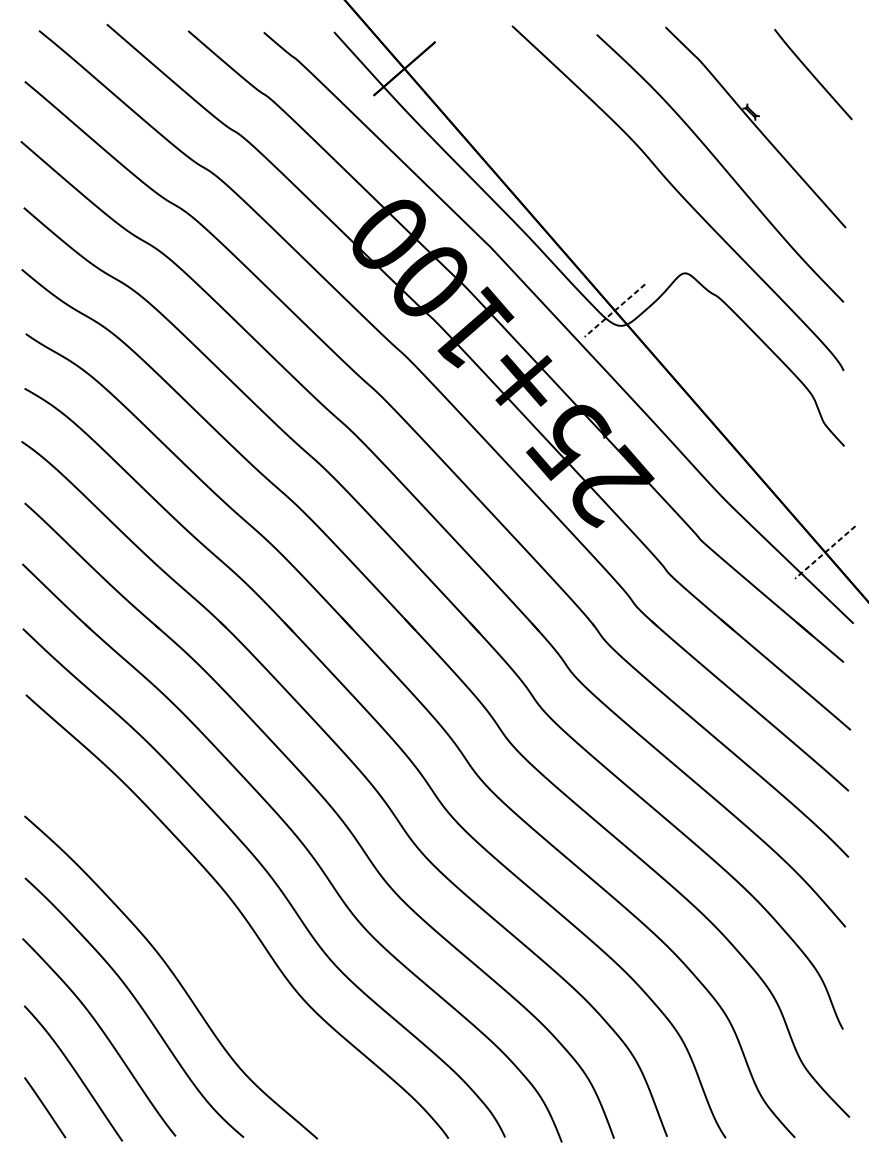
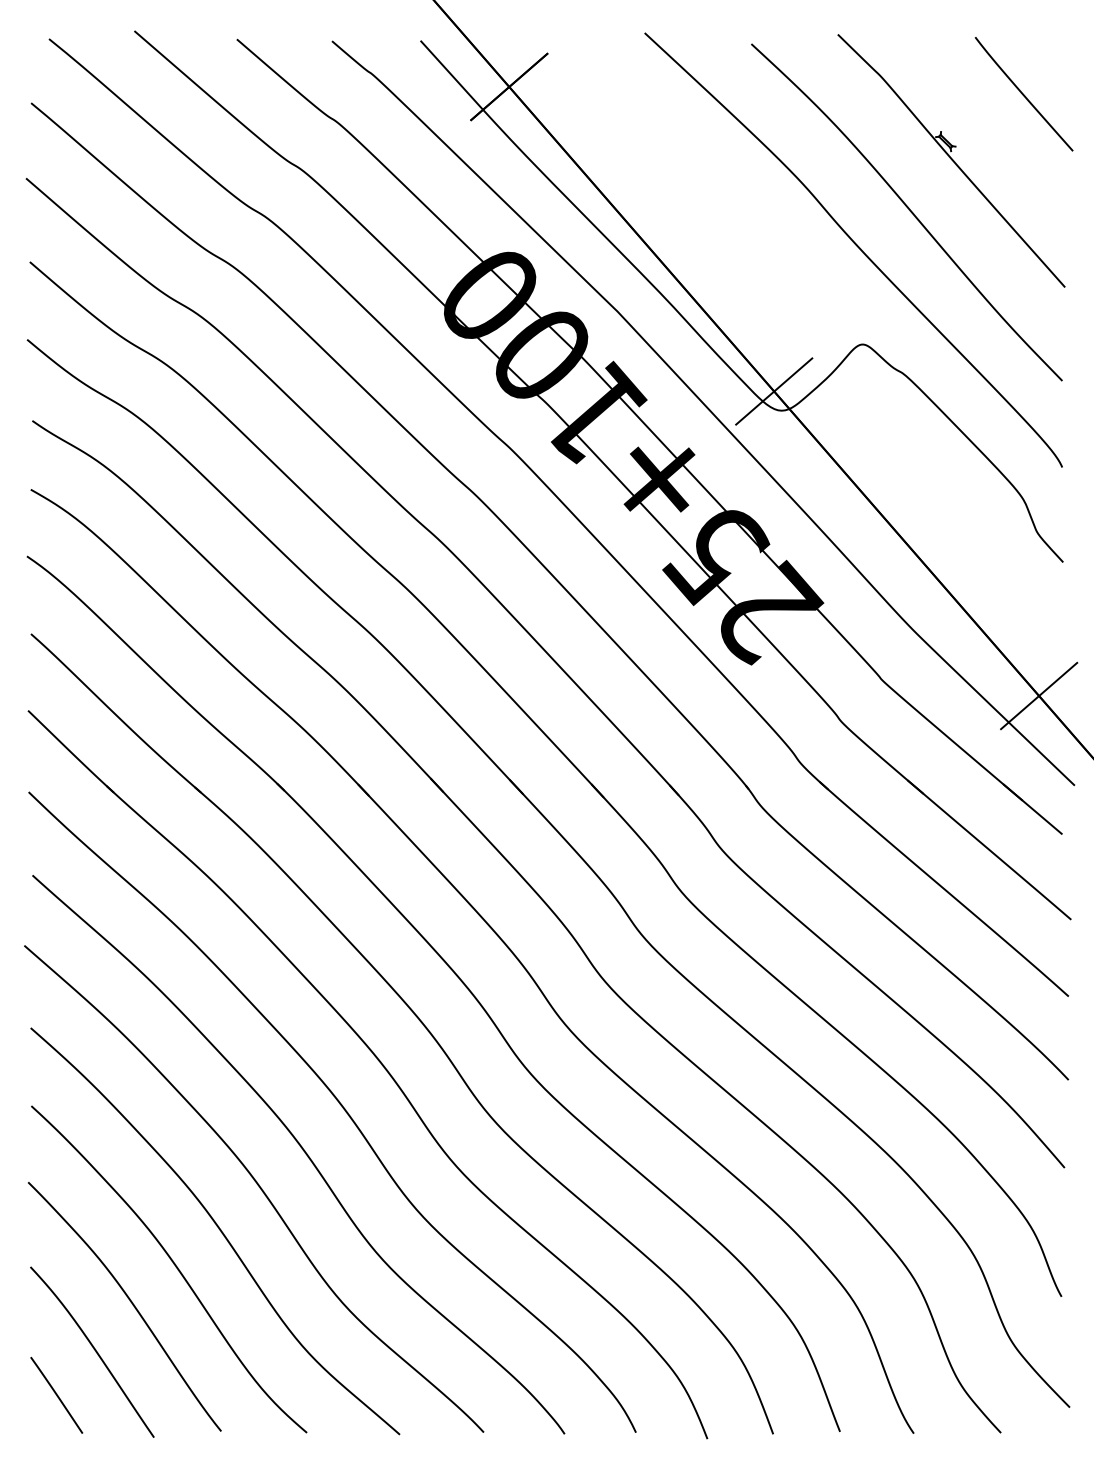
line: (614, 310) -> (773, 391), dashed -> solid
line: (824, 552) -> (1038, 696), dashed -> solid
curve: (204, 941) -> (257, 1185), added

